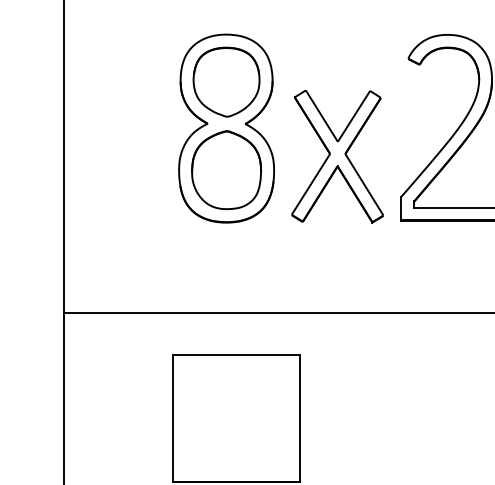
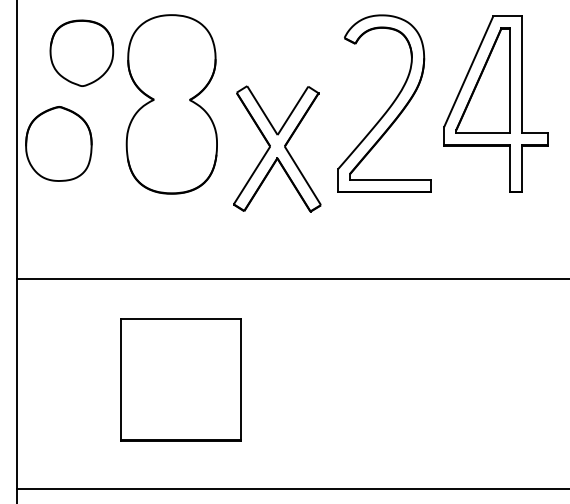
part: (226, 81) -> (81, 52), moved
part: (337, 156) -> (277, 148), moved
part: (226, 169) -> (58, 143), moved

